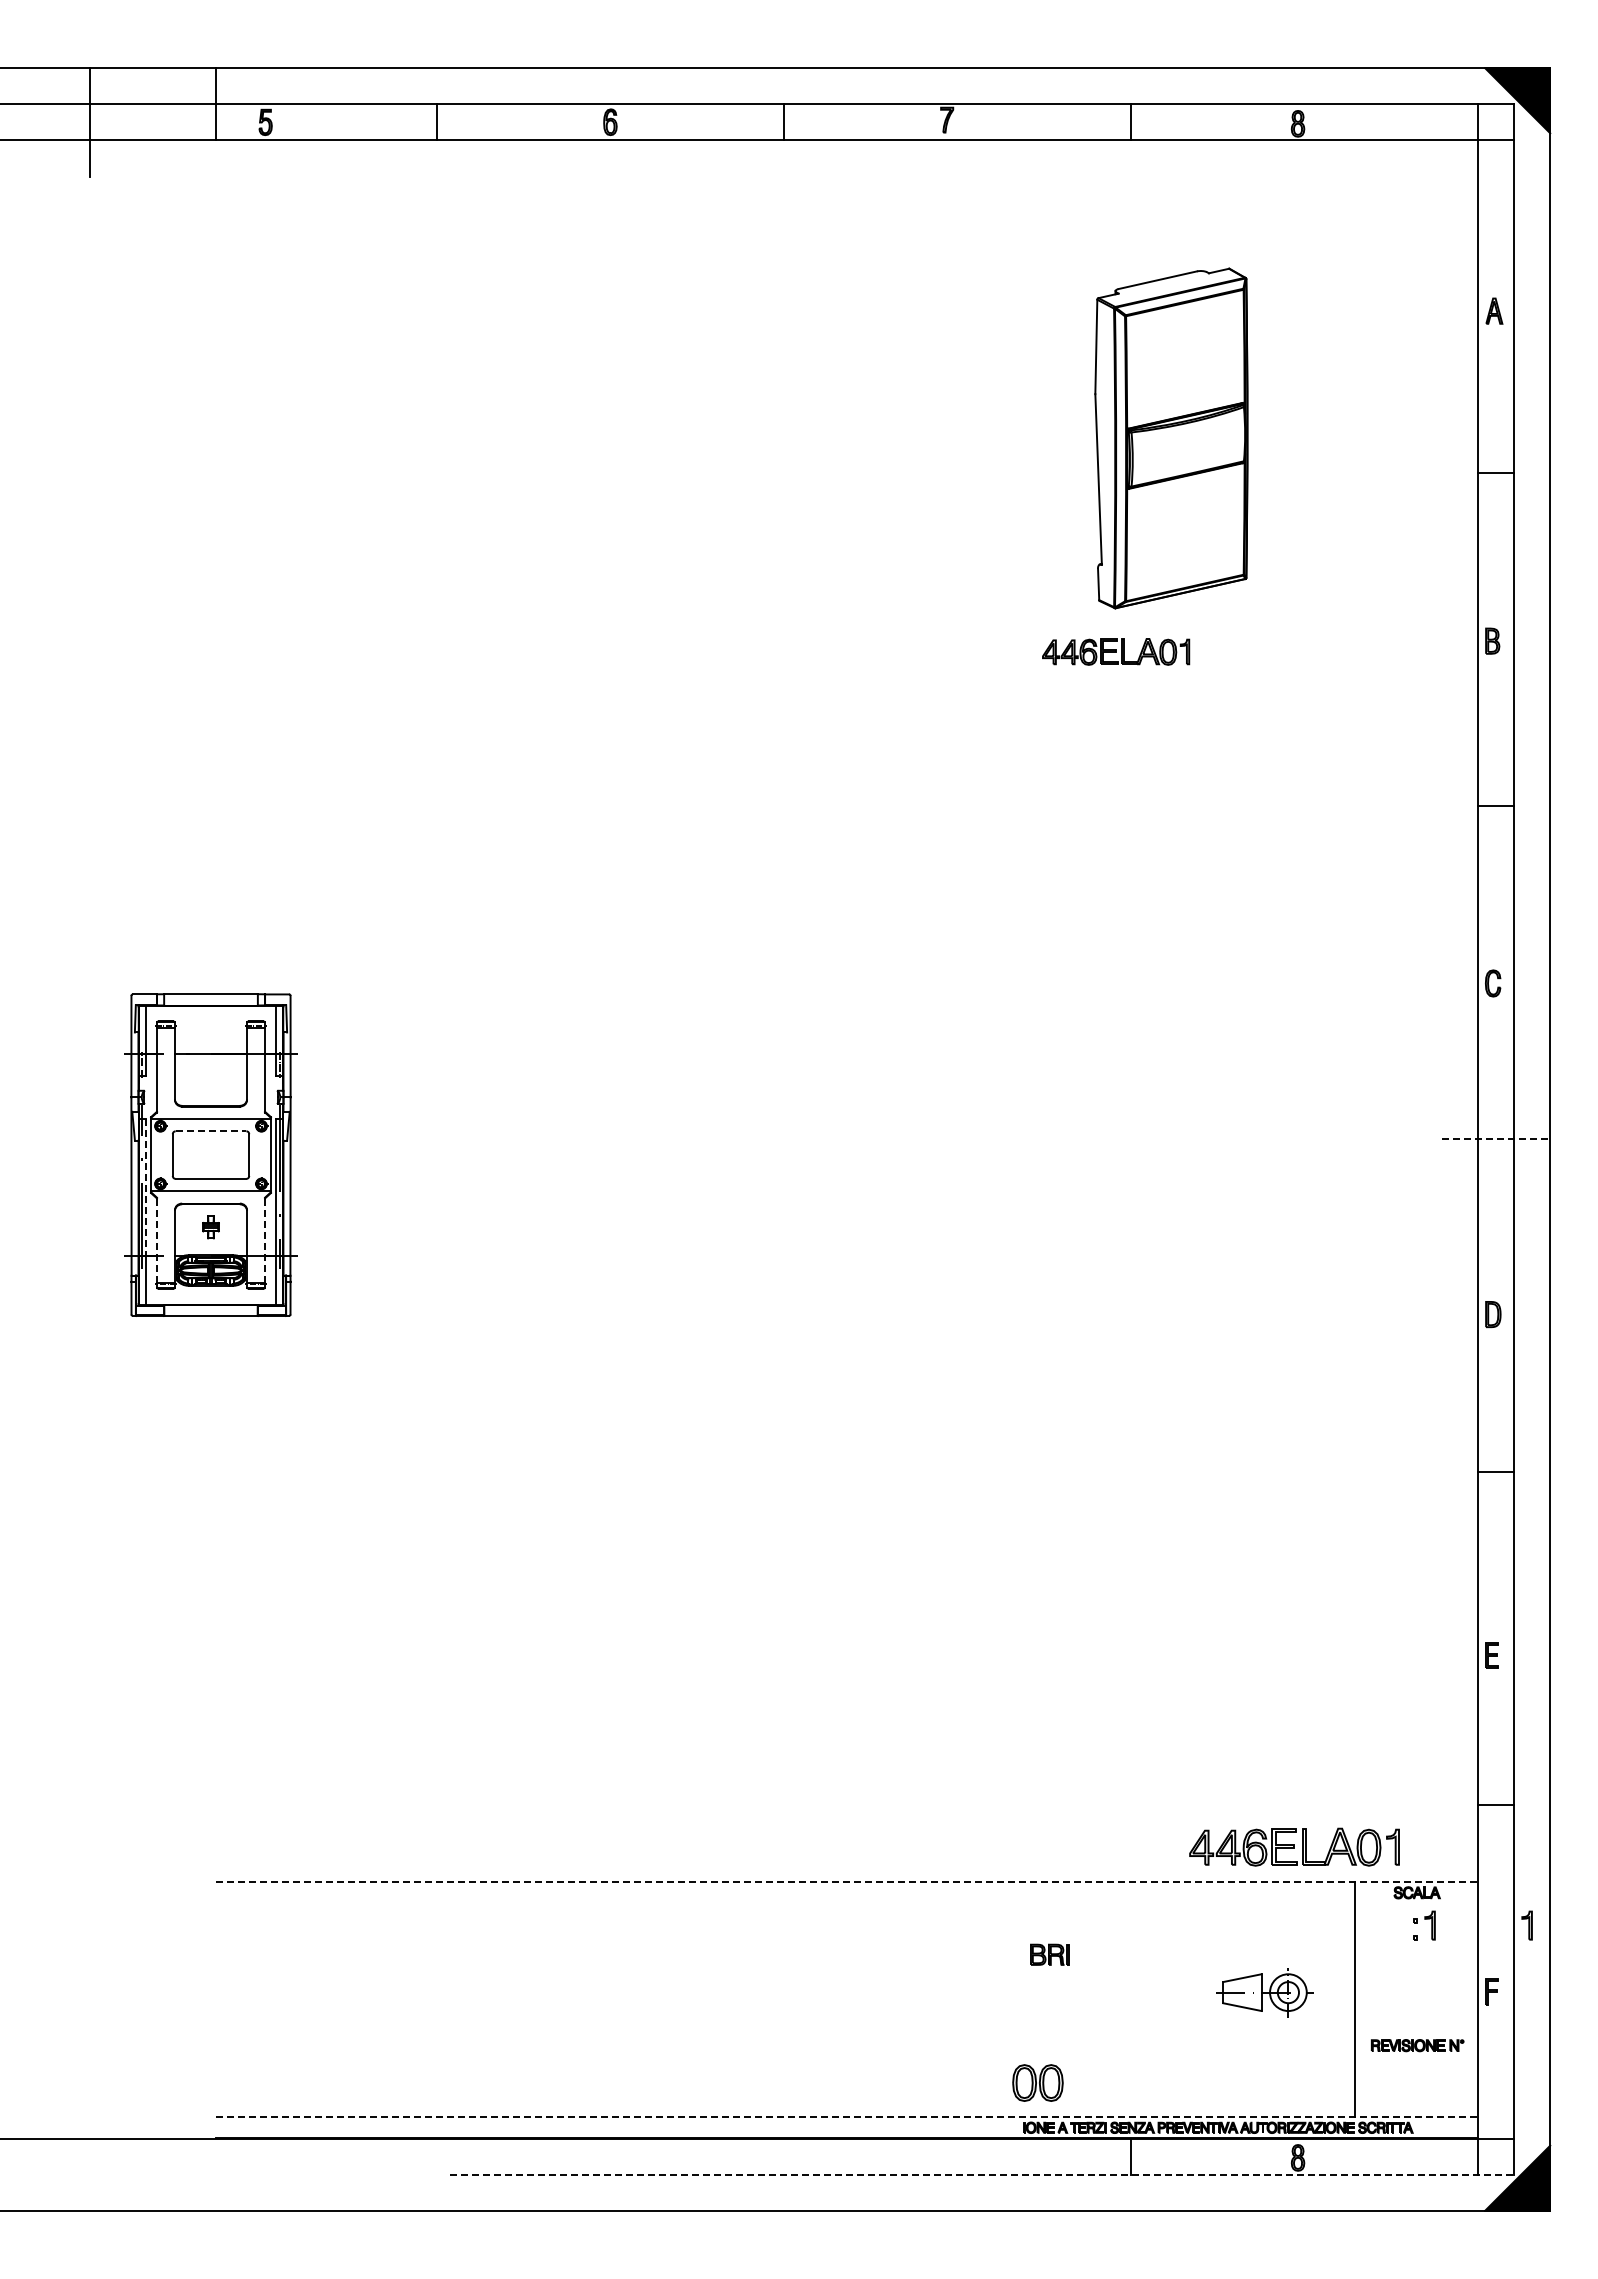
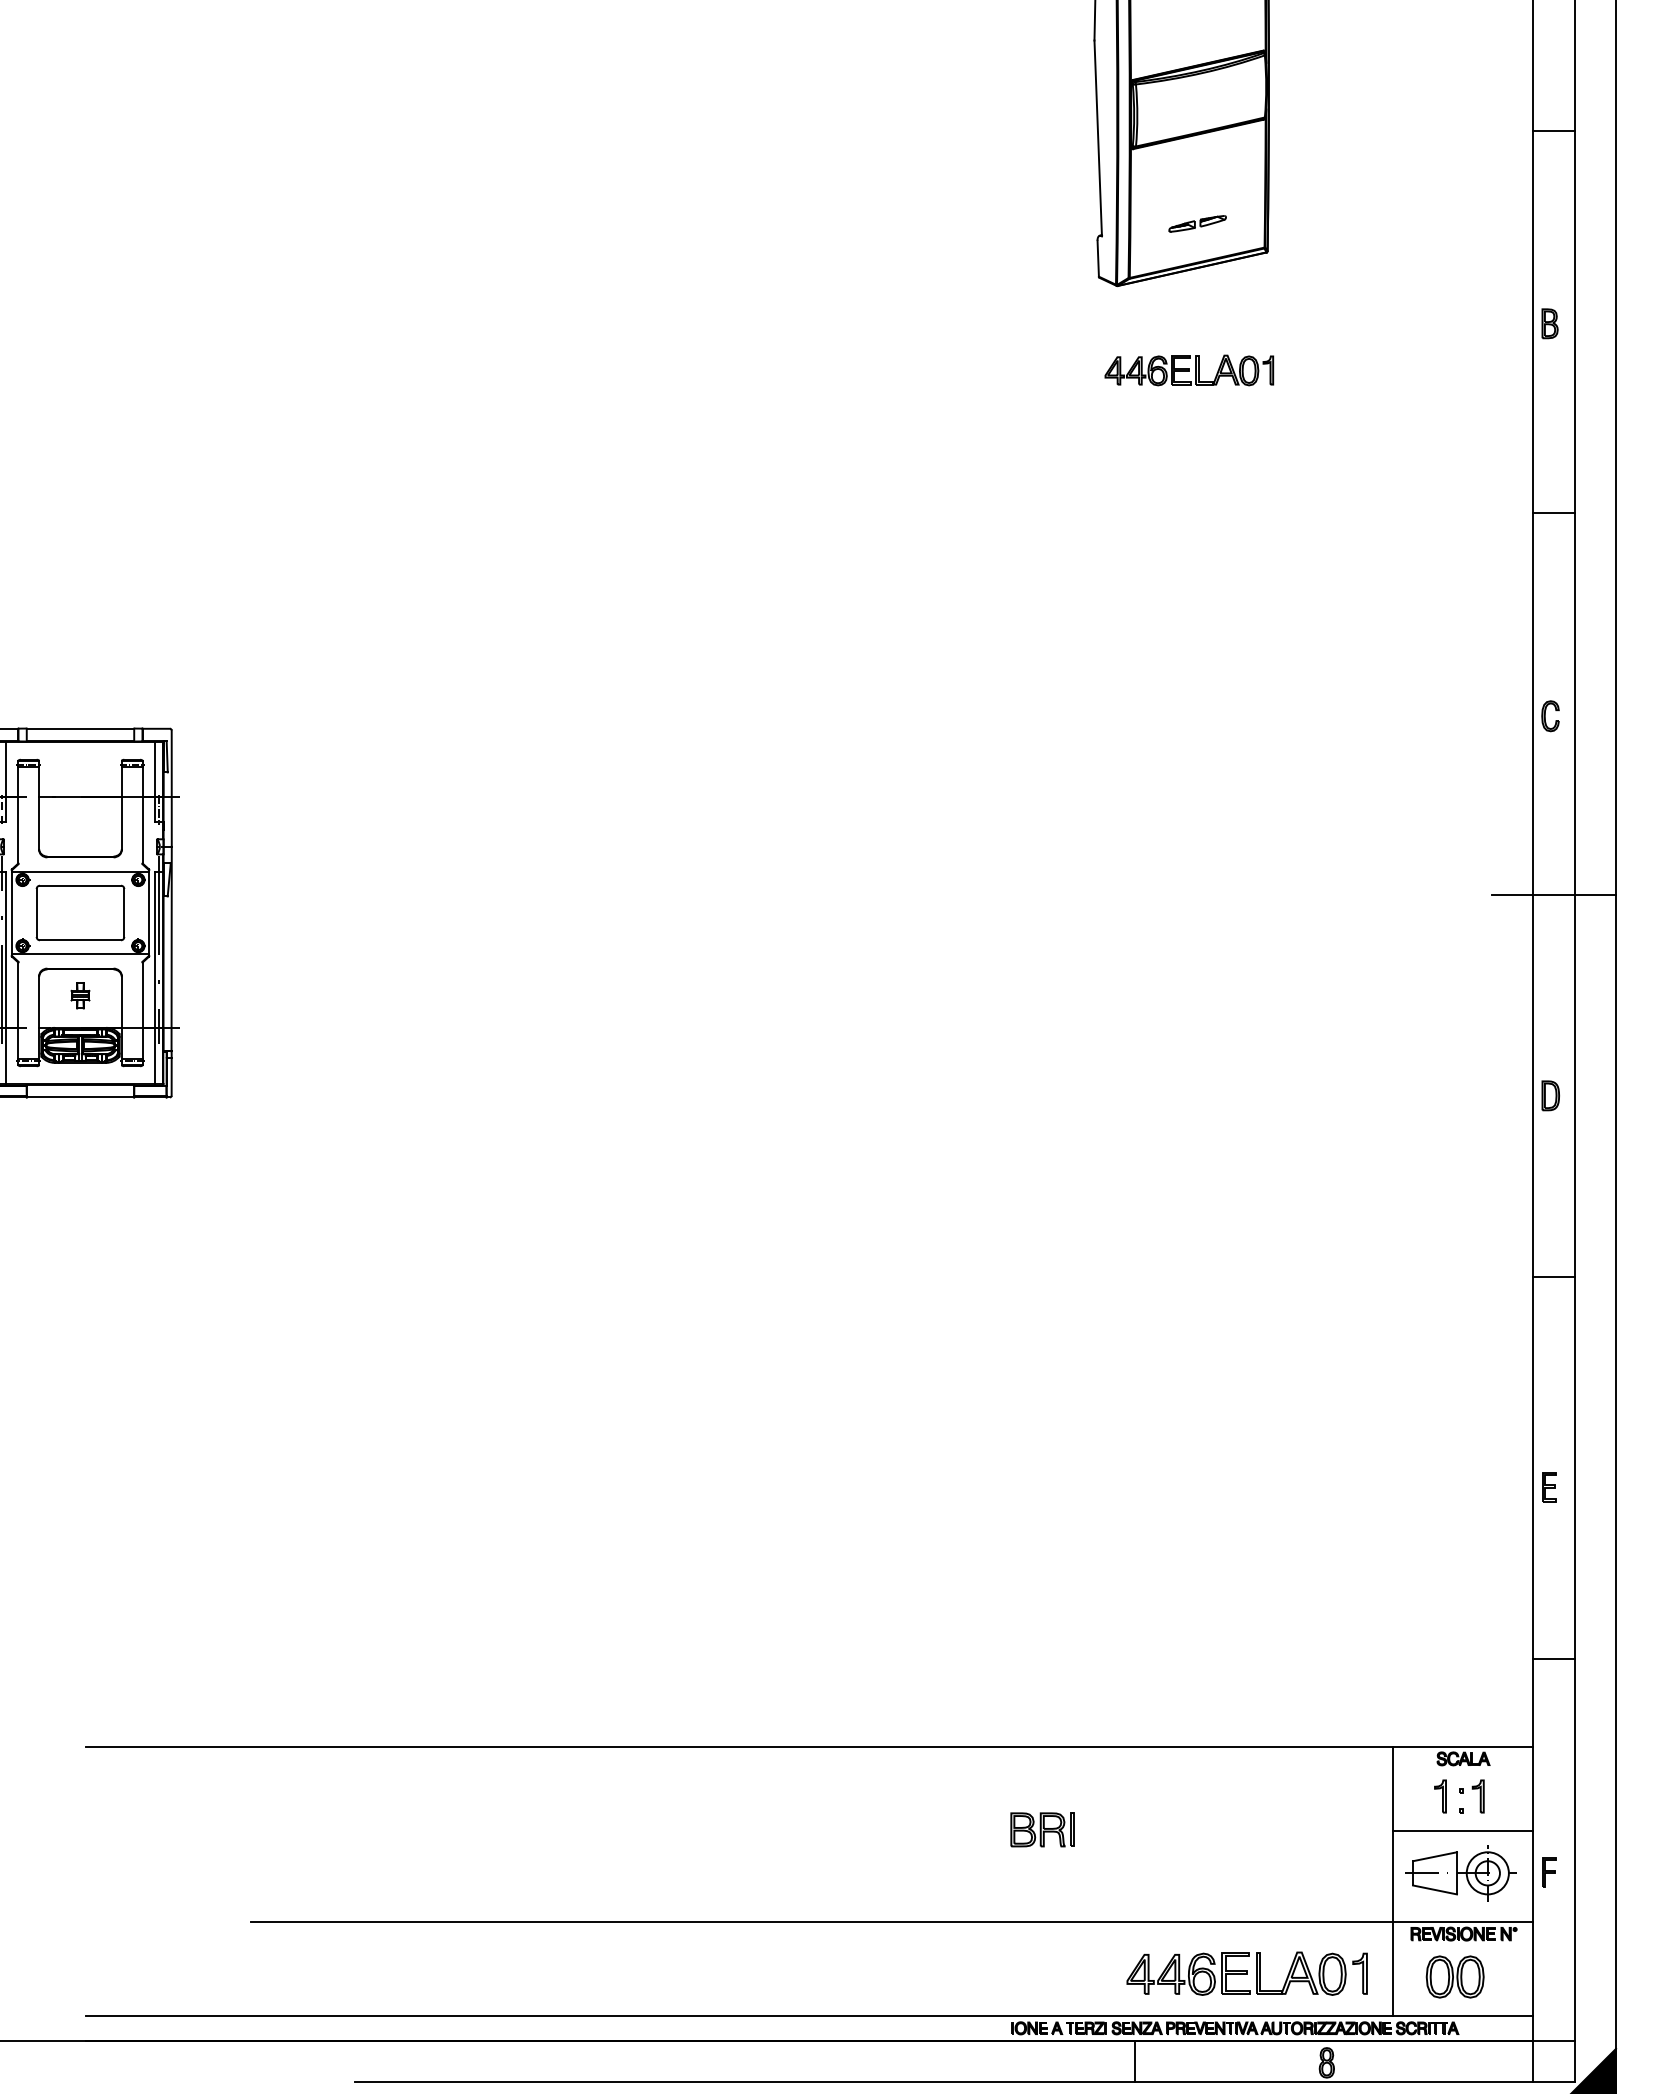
part: (1184, 553) -> (1196, 223), added
part: (1116, 651) -> (1189, 369), moved
line: (211, 1131) -> (81, 885), dashed -> solid
line: (1496, 1139) -> (1554, 895), dashed -> solid
line: (146, 1187) -> (6, 950), dashed -> solid
line: (156, 1239) -> (17, 1009), dashed -> solid
line: (265, 1239) -> (142, 1009), dashed -> solid
part: (1294, 1846) -> (1247, 1972), moved
line: (847, 1882) -> (810, 1747), dashed -> solid
part: (1526, 1925) -> (1439, 1796), moved
part: (1049, 1954) -> (1041, 1829), size x1.43
line: (1416, 1955) -> (1462, 1830), added
part: (1264, 1992) -> (1460, 1873), moved
line: (919, 2035) -> (892, 1922), added
part: (1037, 2082) -> (1454, 1976), moved
line: (847, 2116) -> (810, 2015), dashed -> solid
line: (982, 2174) -> (965, 2081), dashed -> solid

